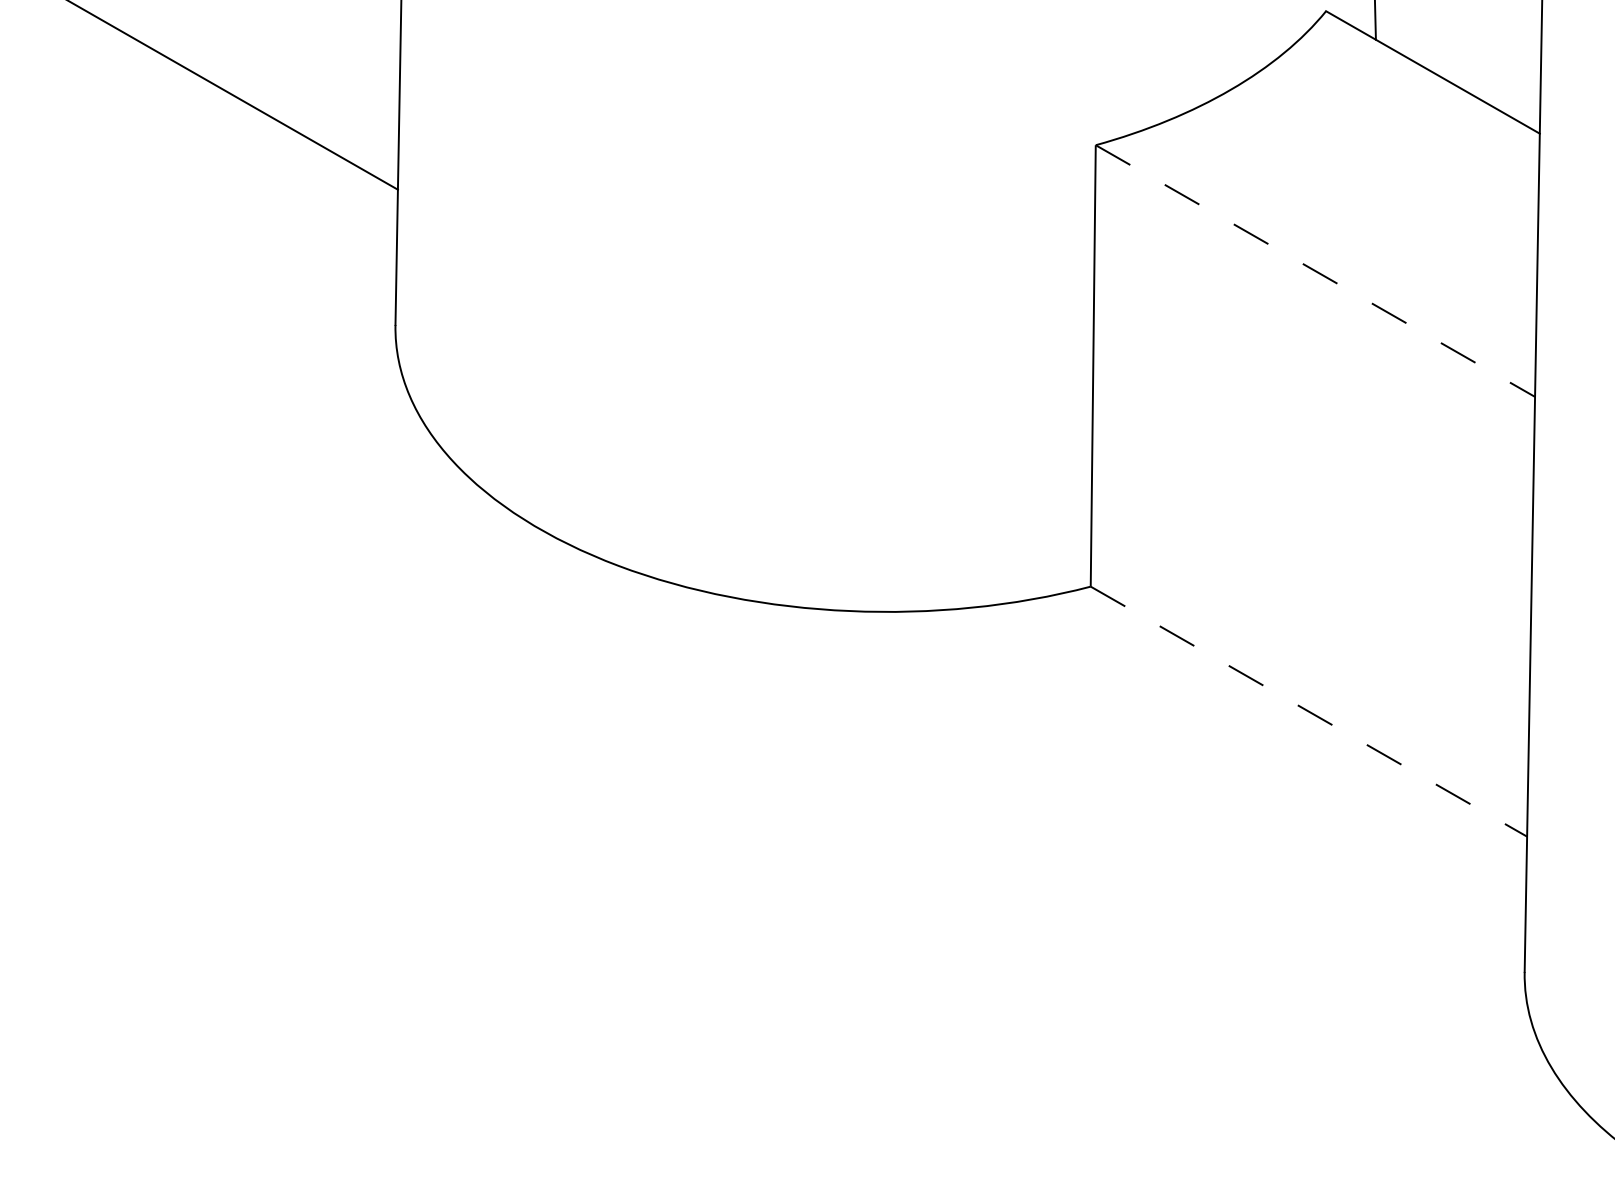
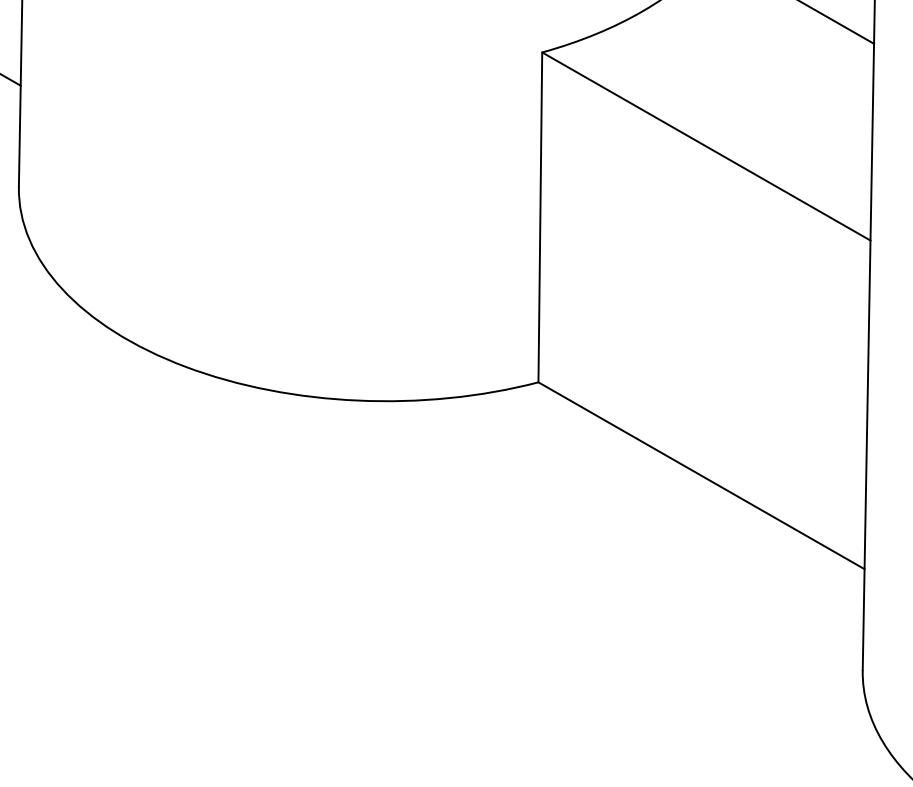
line: (1315, 271) -> (706, 146), dashed -> solid
line: (1309, 711) -> (701, 475), dashed -> solid

